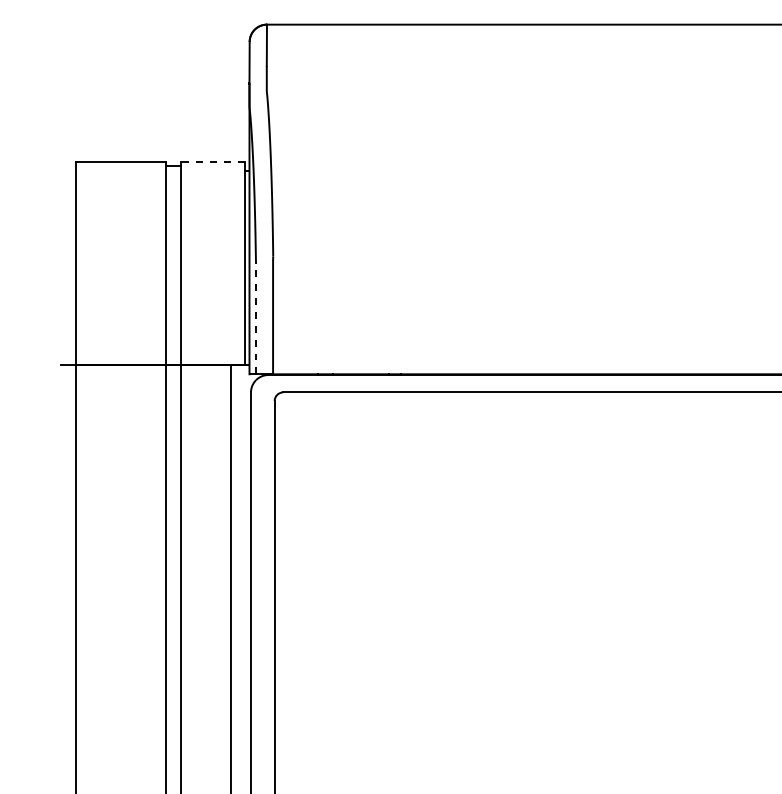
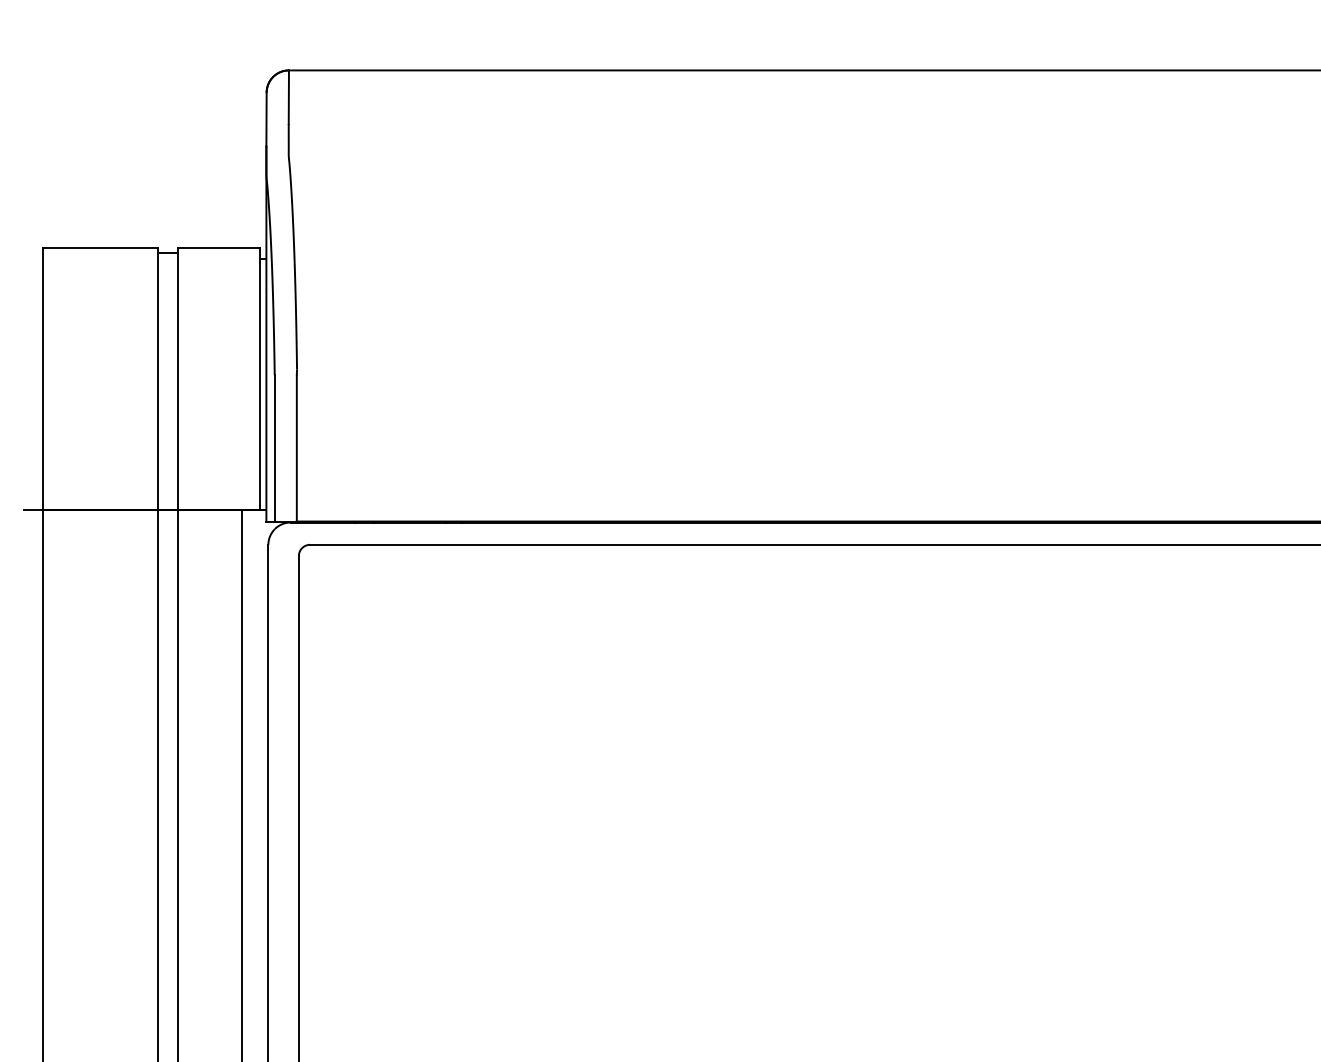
line: (212, 161) -> (218, 247), dashed -> solid
line: (255, 316) -> (274, 447), dashed -> solid

